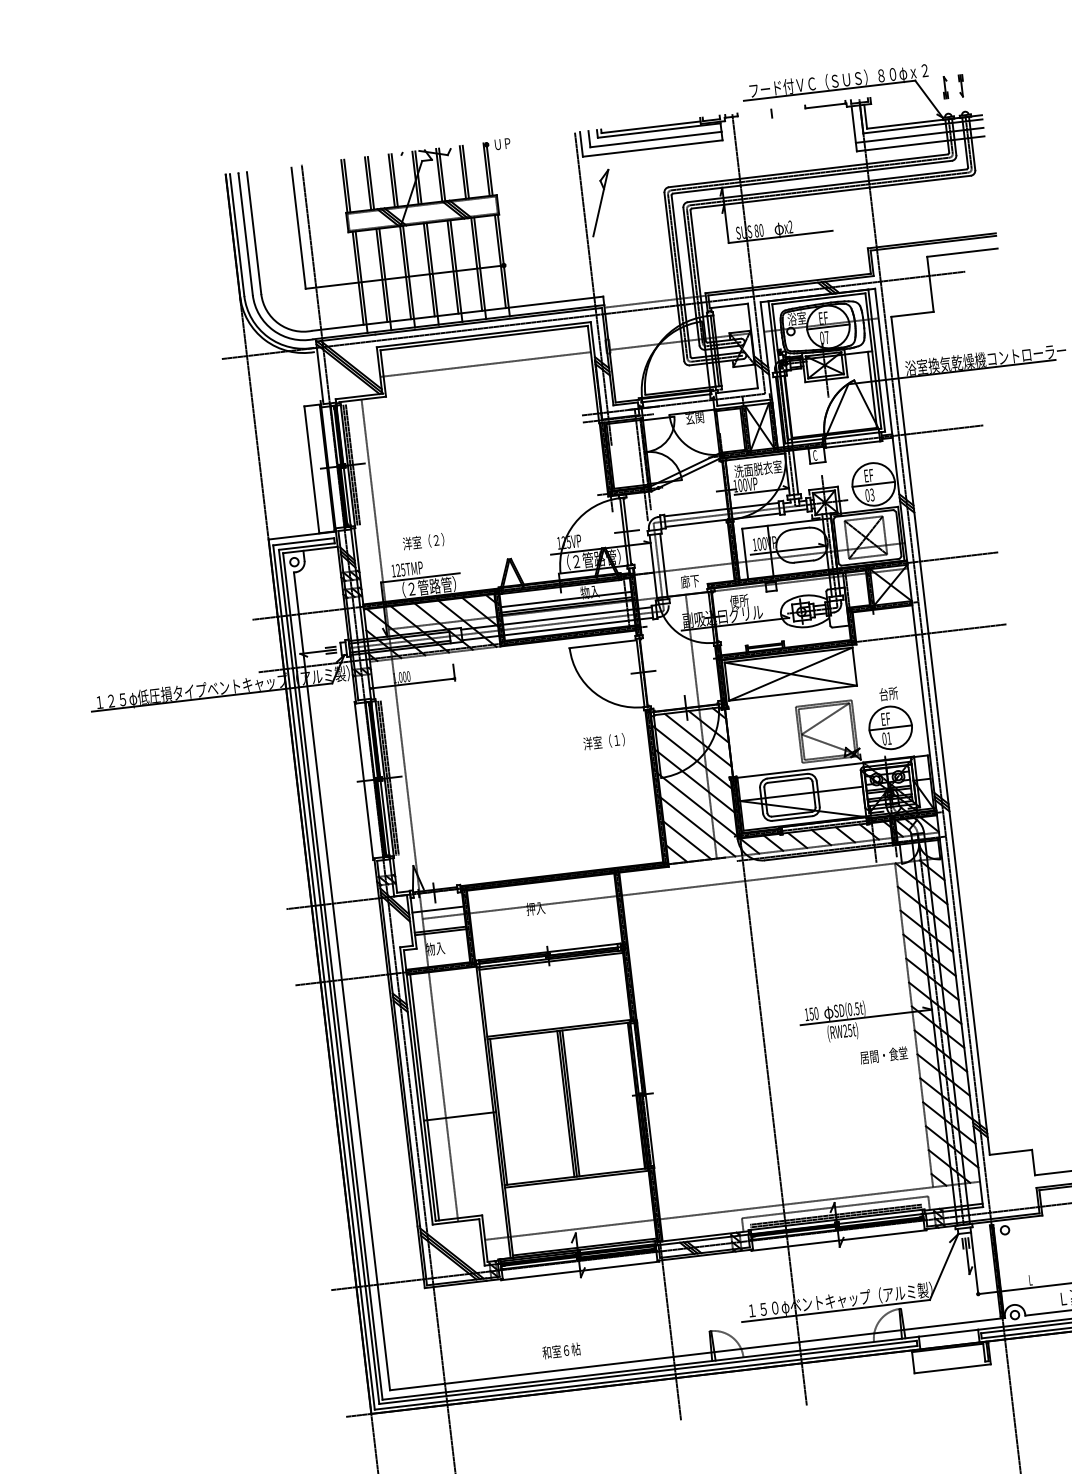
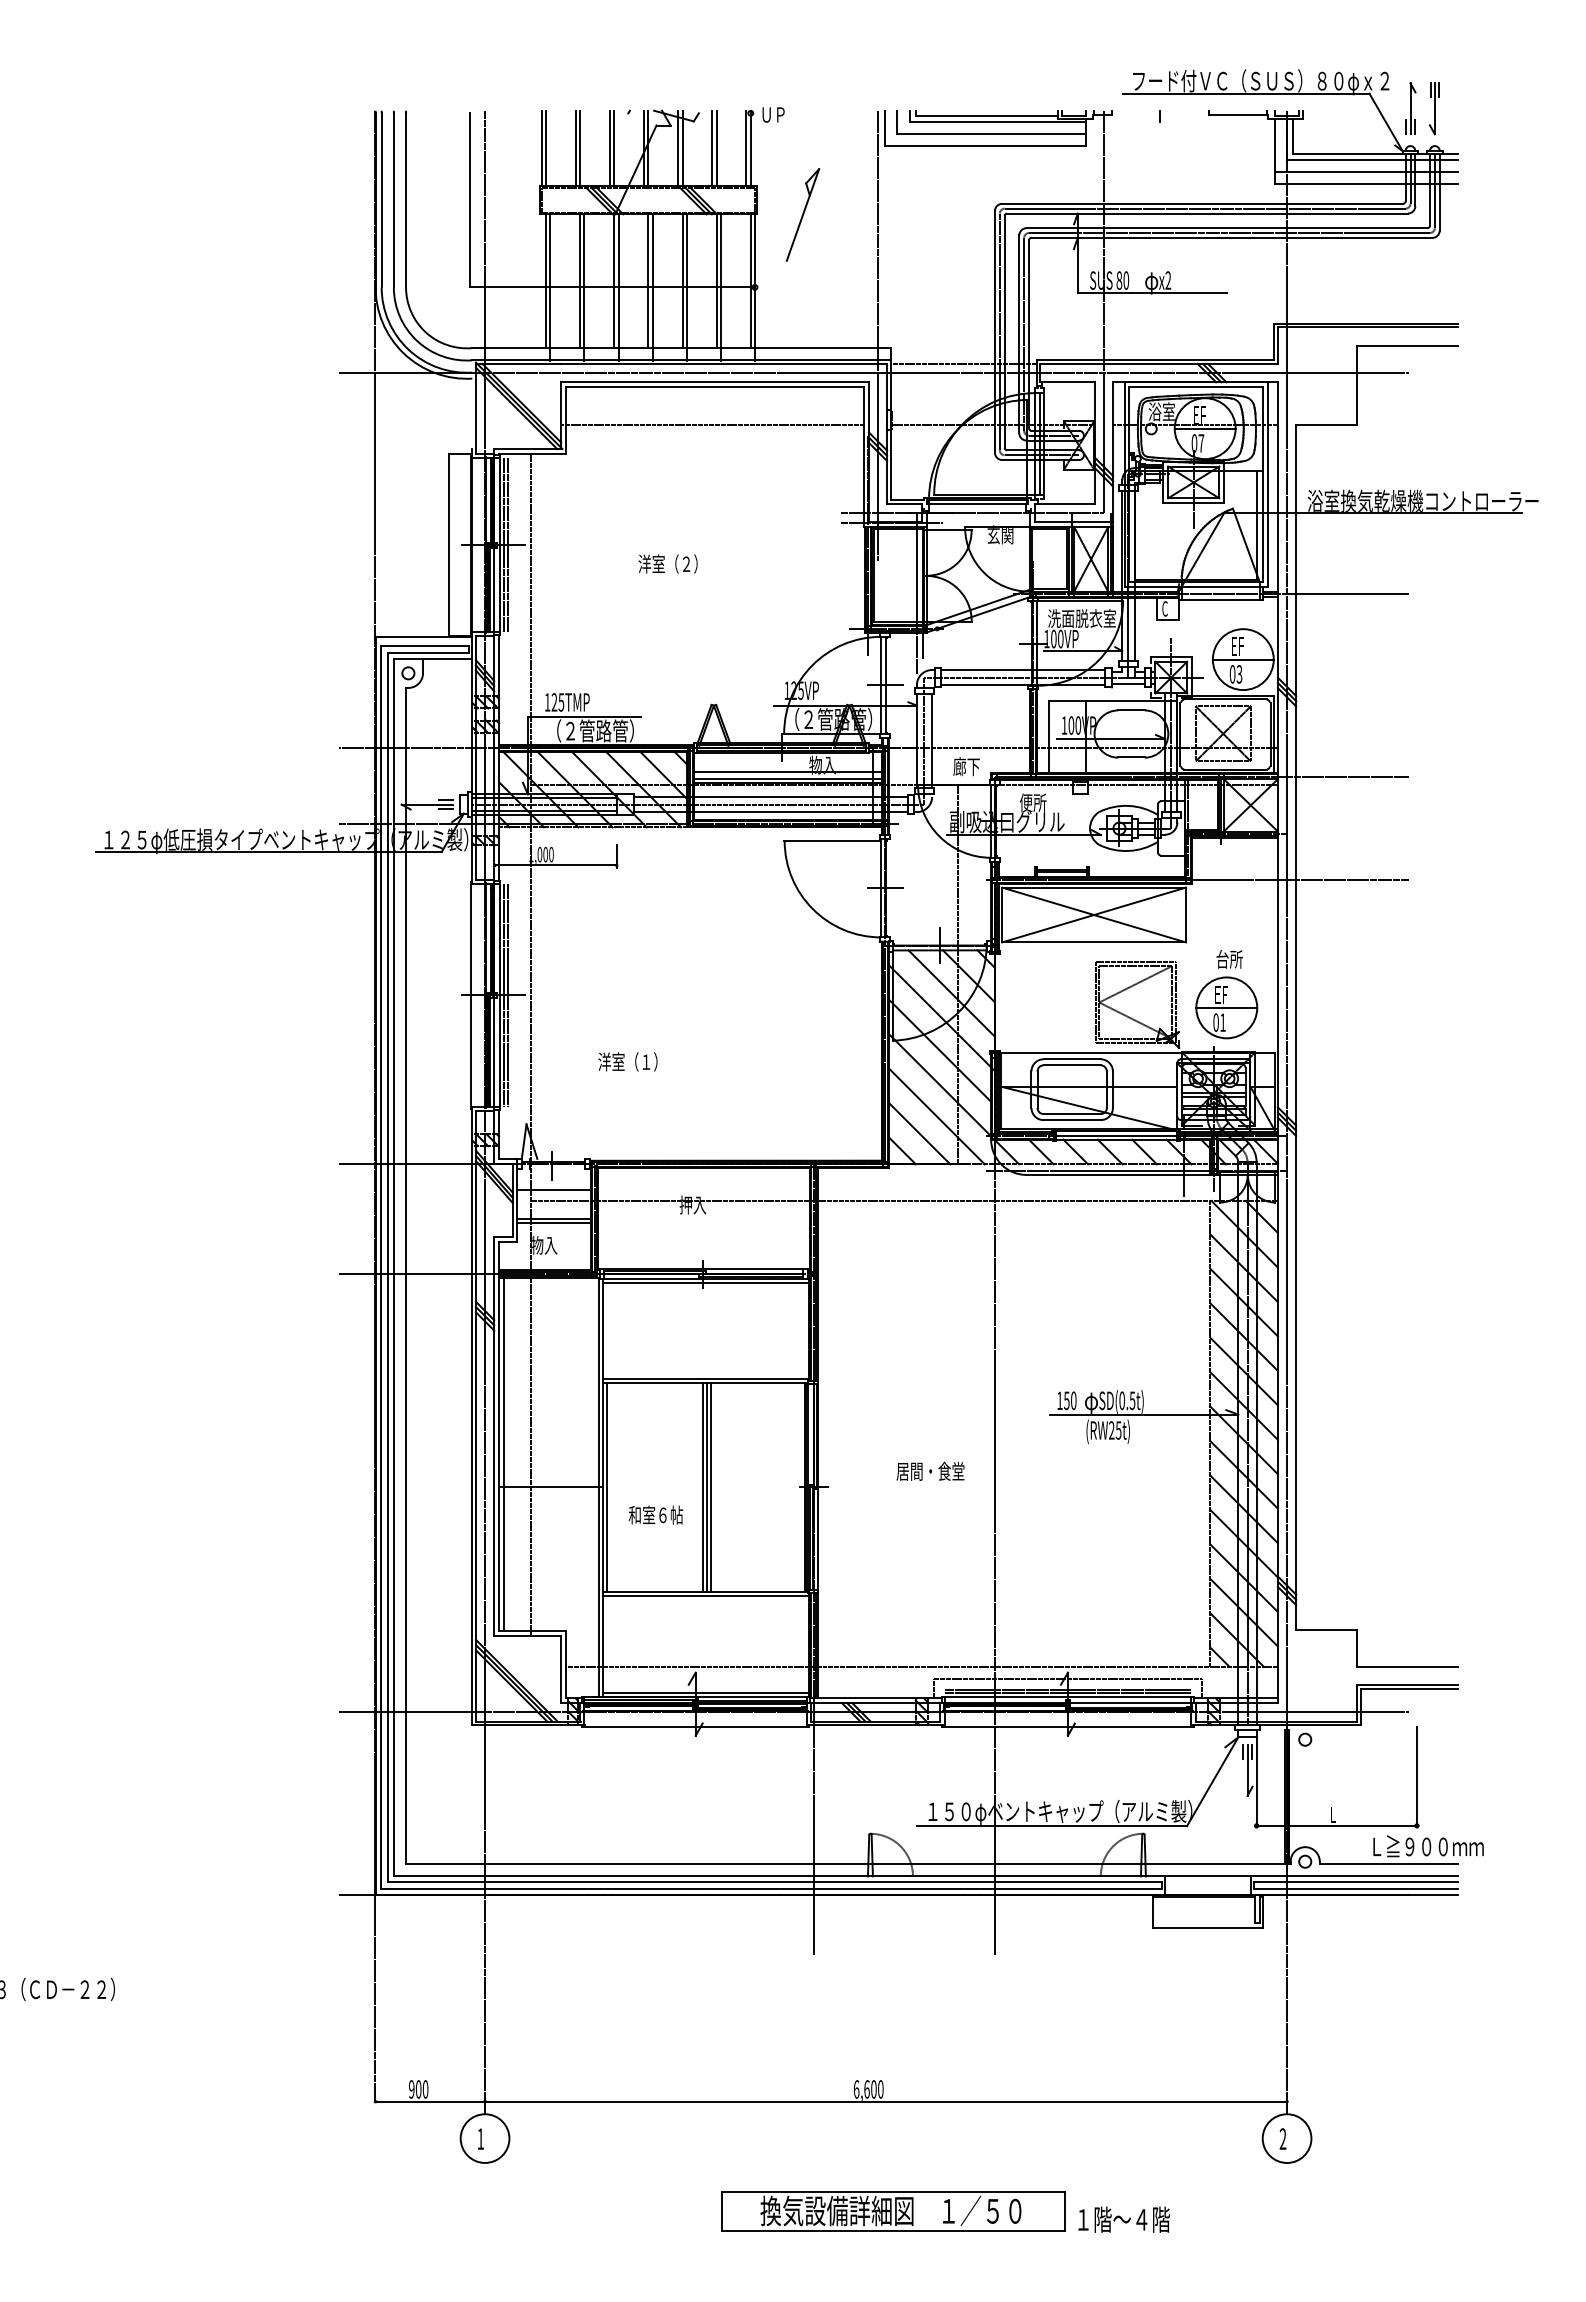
part: (960, 85) -> (1433, 108), size x1.67
part: (944, 87) -> (1410, 108), size x1.67
part: (600, 202) -> (802, 214), moved
text: (423, 541) -> (667, 563), moved
text: (603, 741) -> (627, 1061), moved
text: (883, 1054) -> (930, 1470), moved
text: (561, 1350) -> (655, 1514), moved

